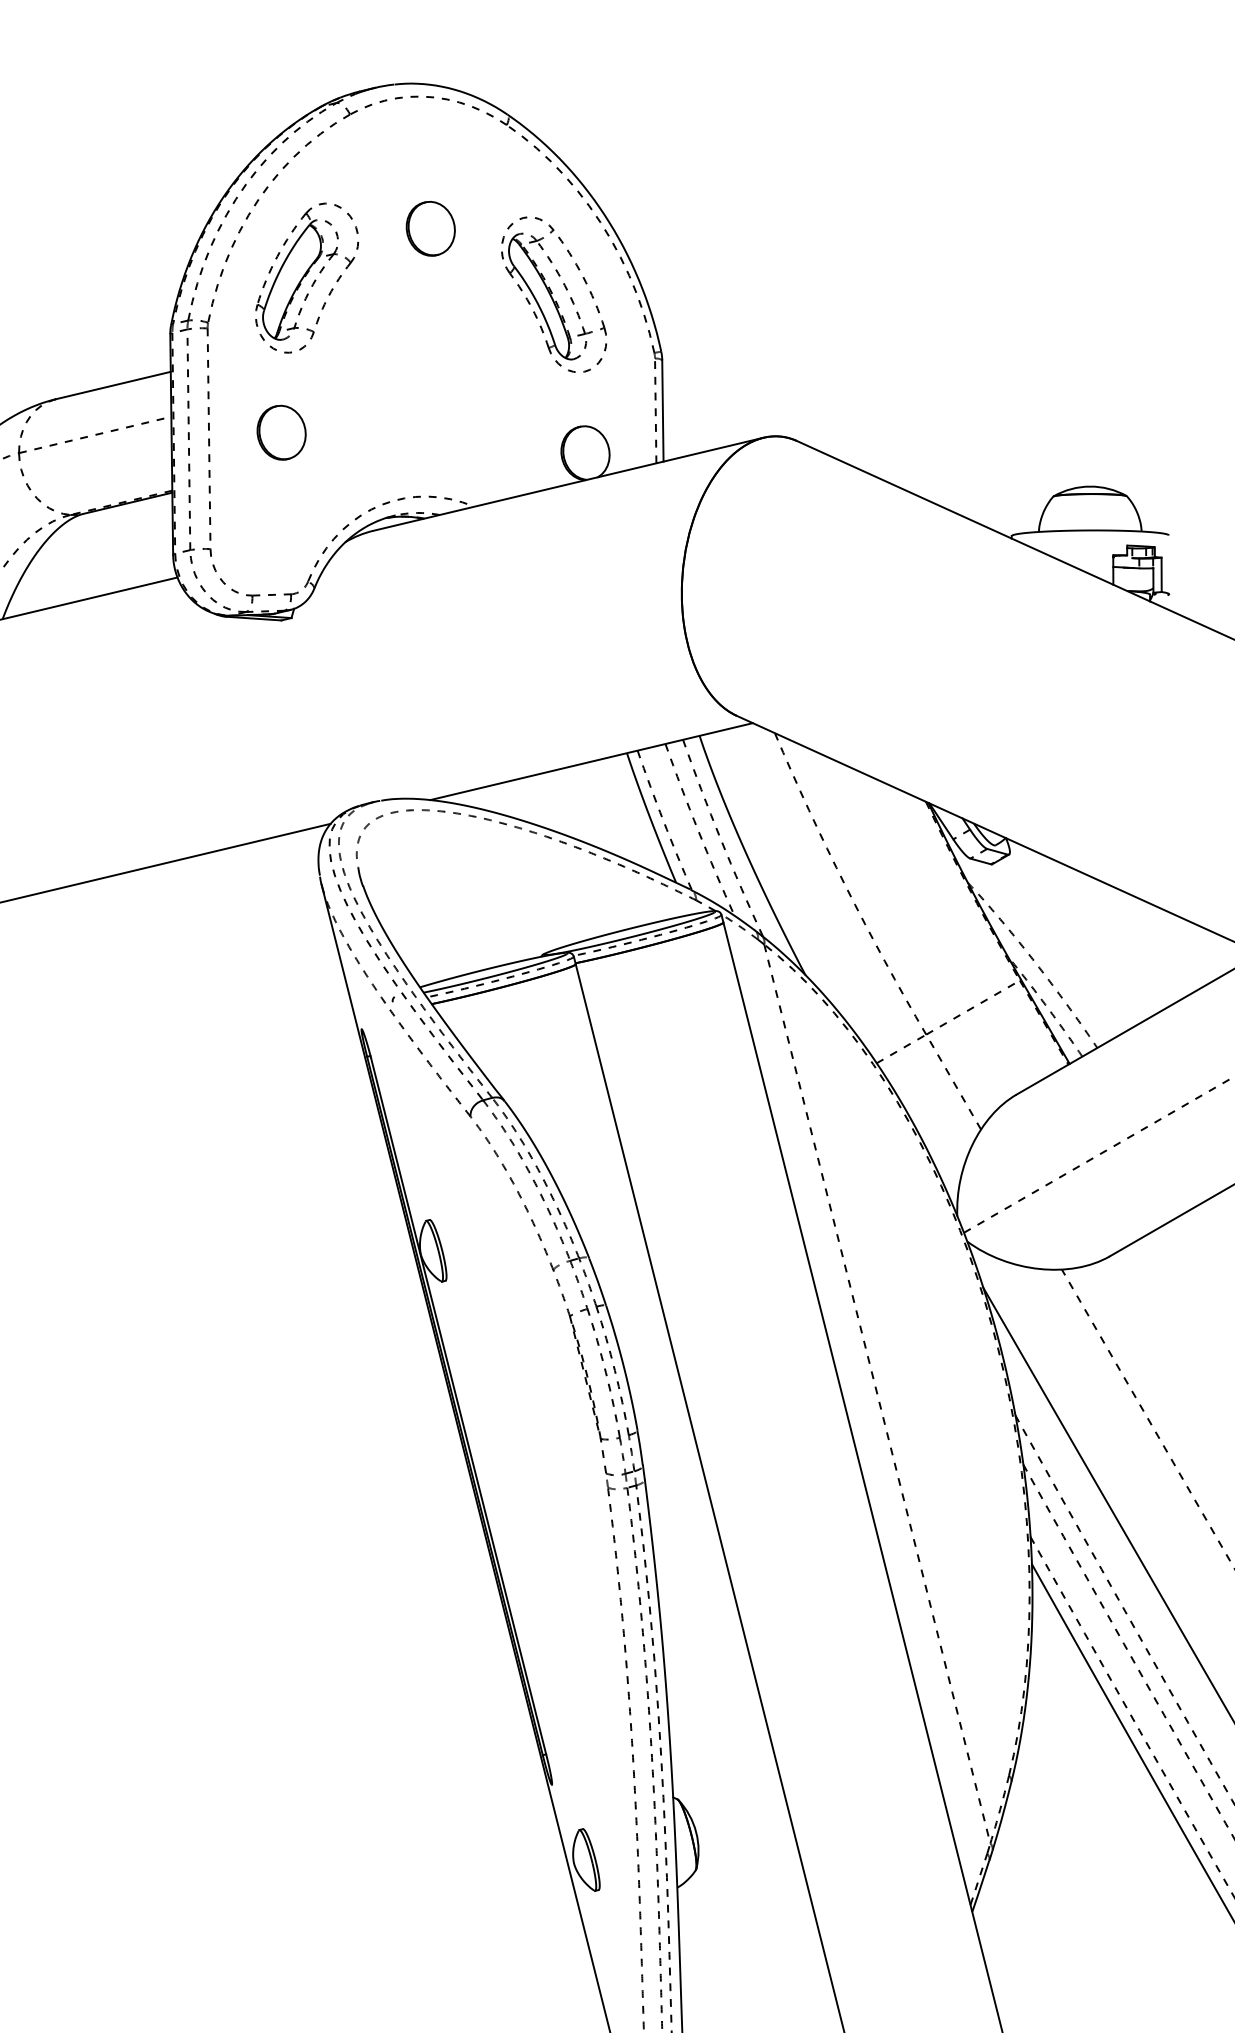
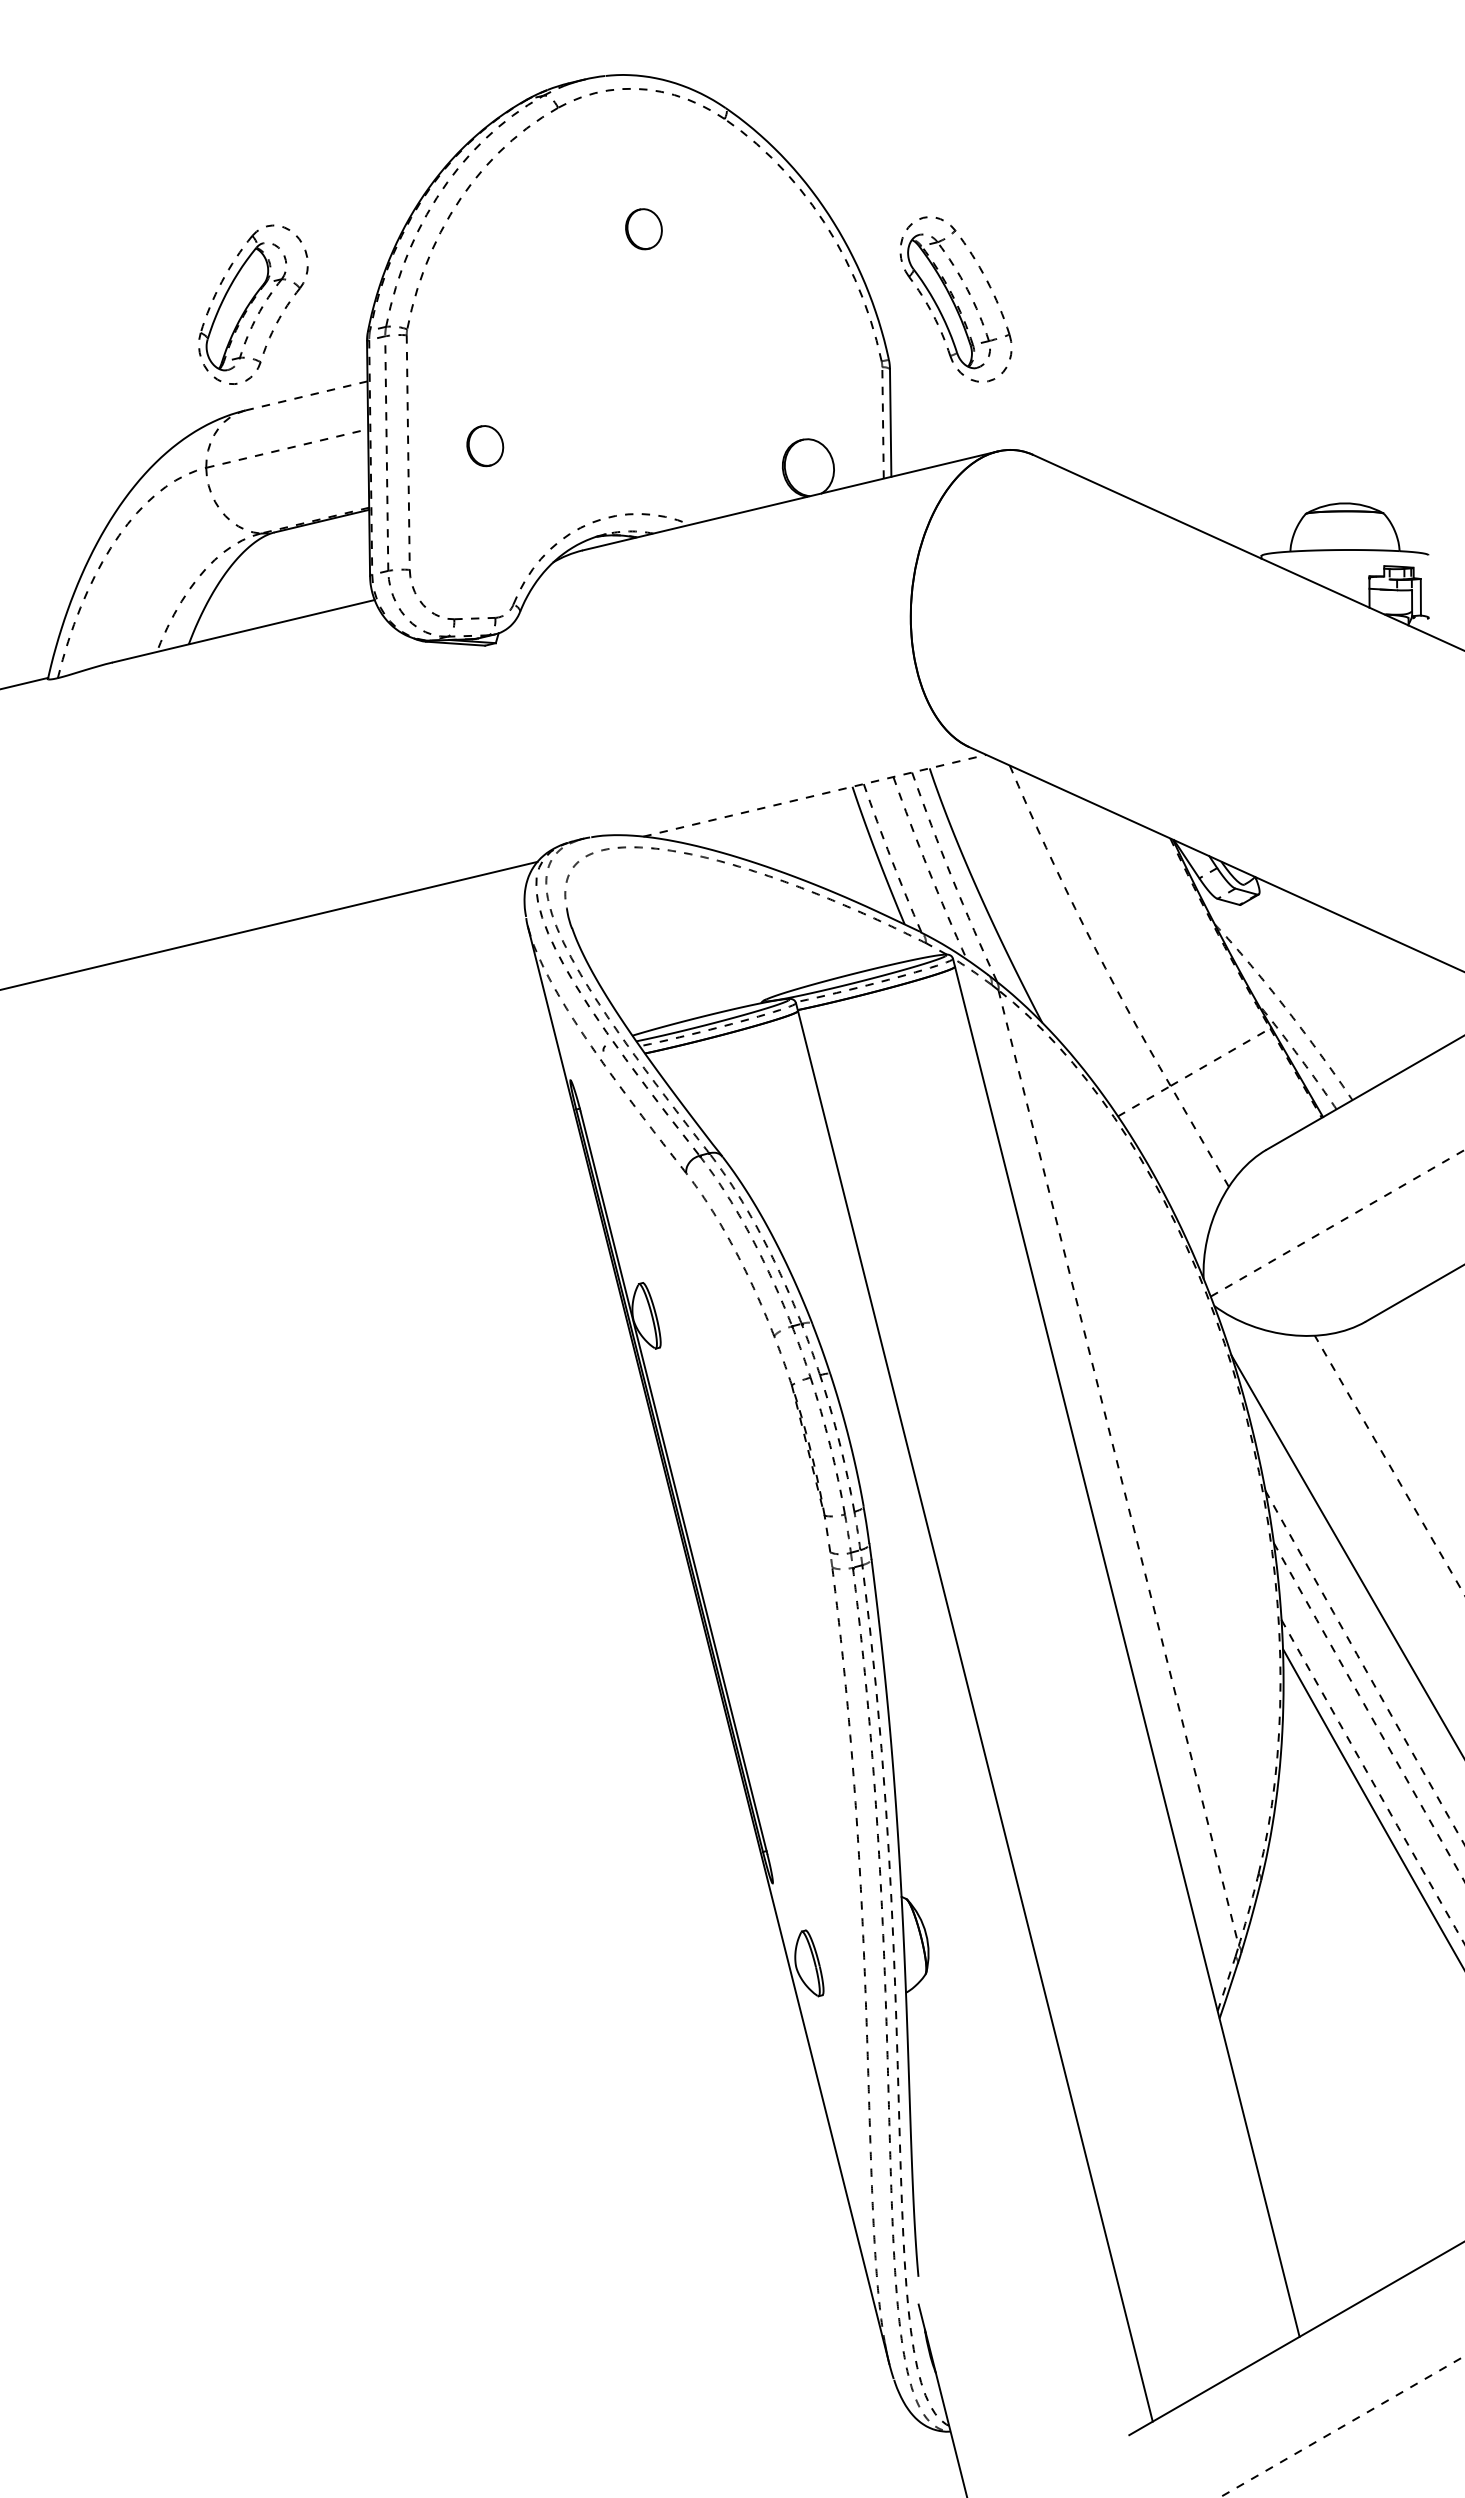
part: (430, 228) -> (643, 228), size x0.7
part: (307, 277) -> (253, 304), moved
part: (553, 294) -> (955, 299), moved
line: (113, 385) -> (306, 395), solid -> dashed
part: (280, 432) -> (484, 445), size x0.7
line: (592, 761) -> (815, 795), solid -> dashed

